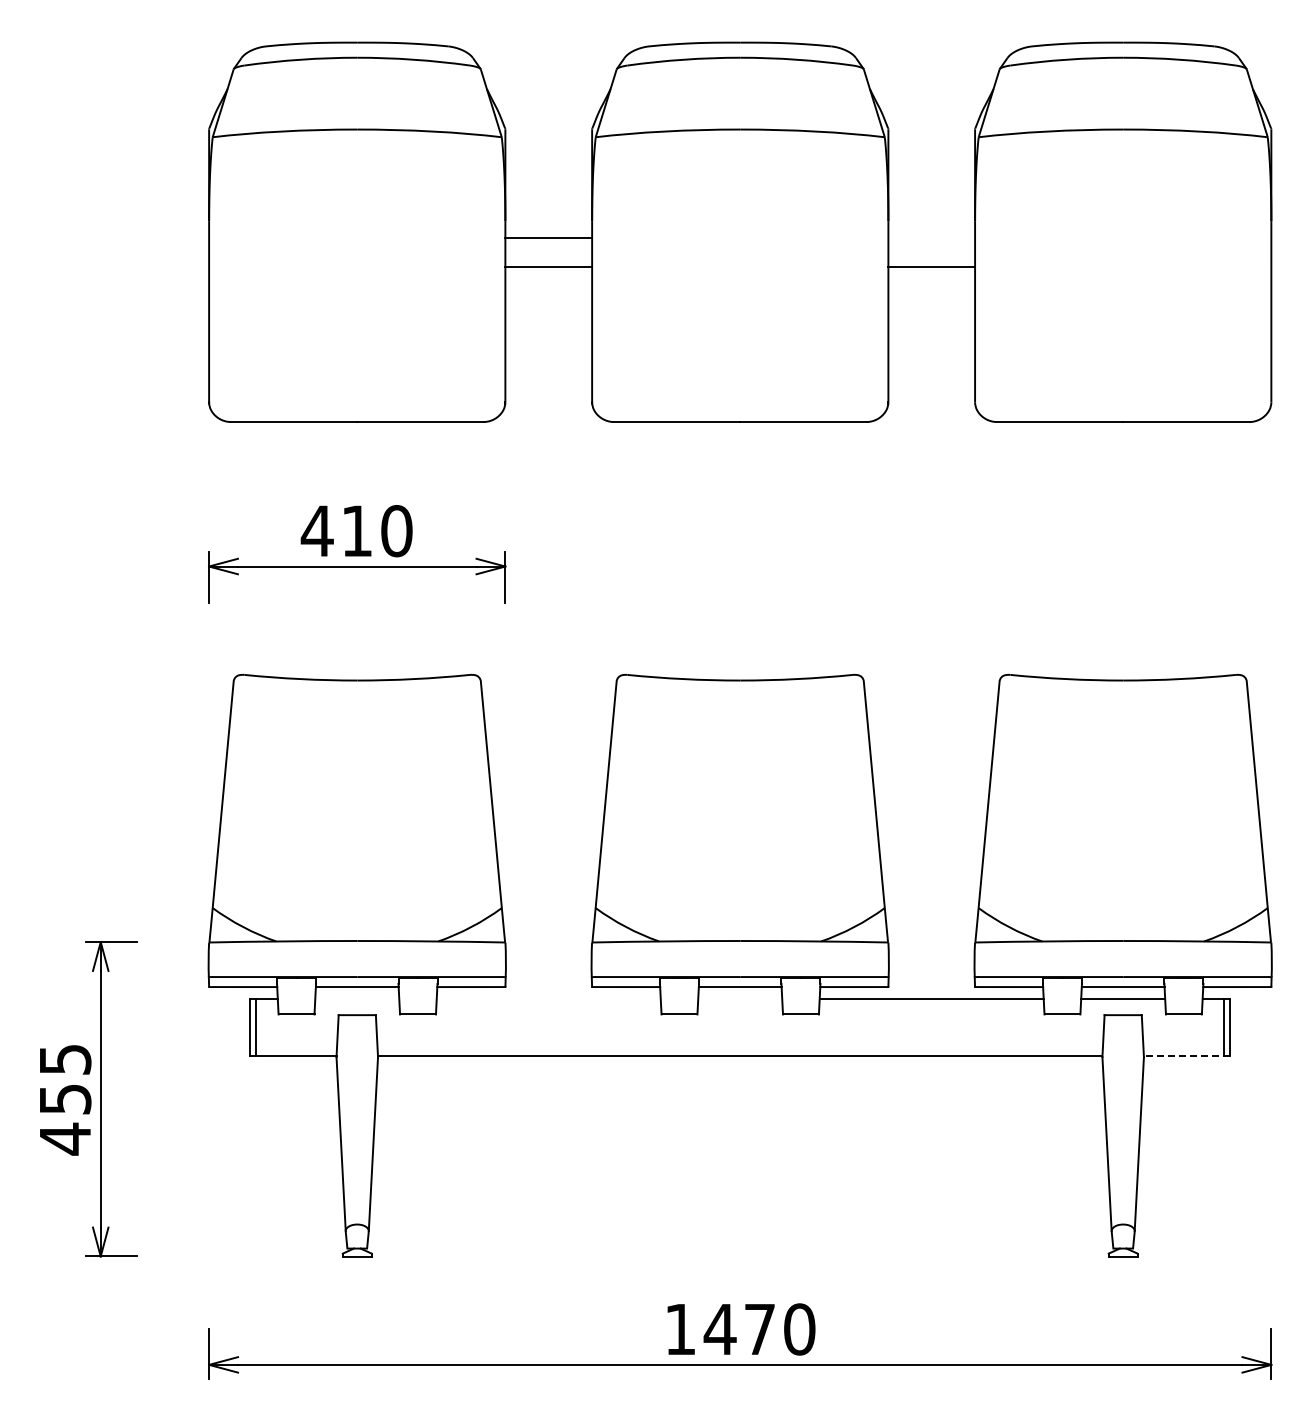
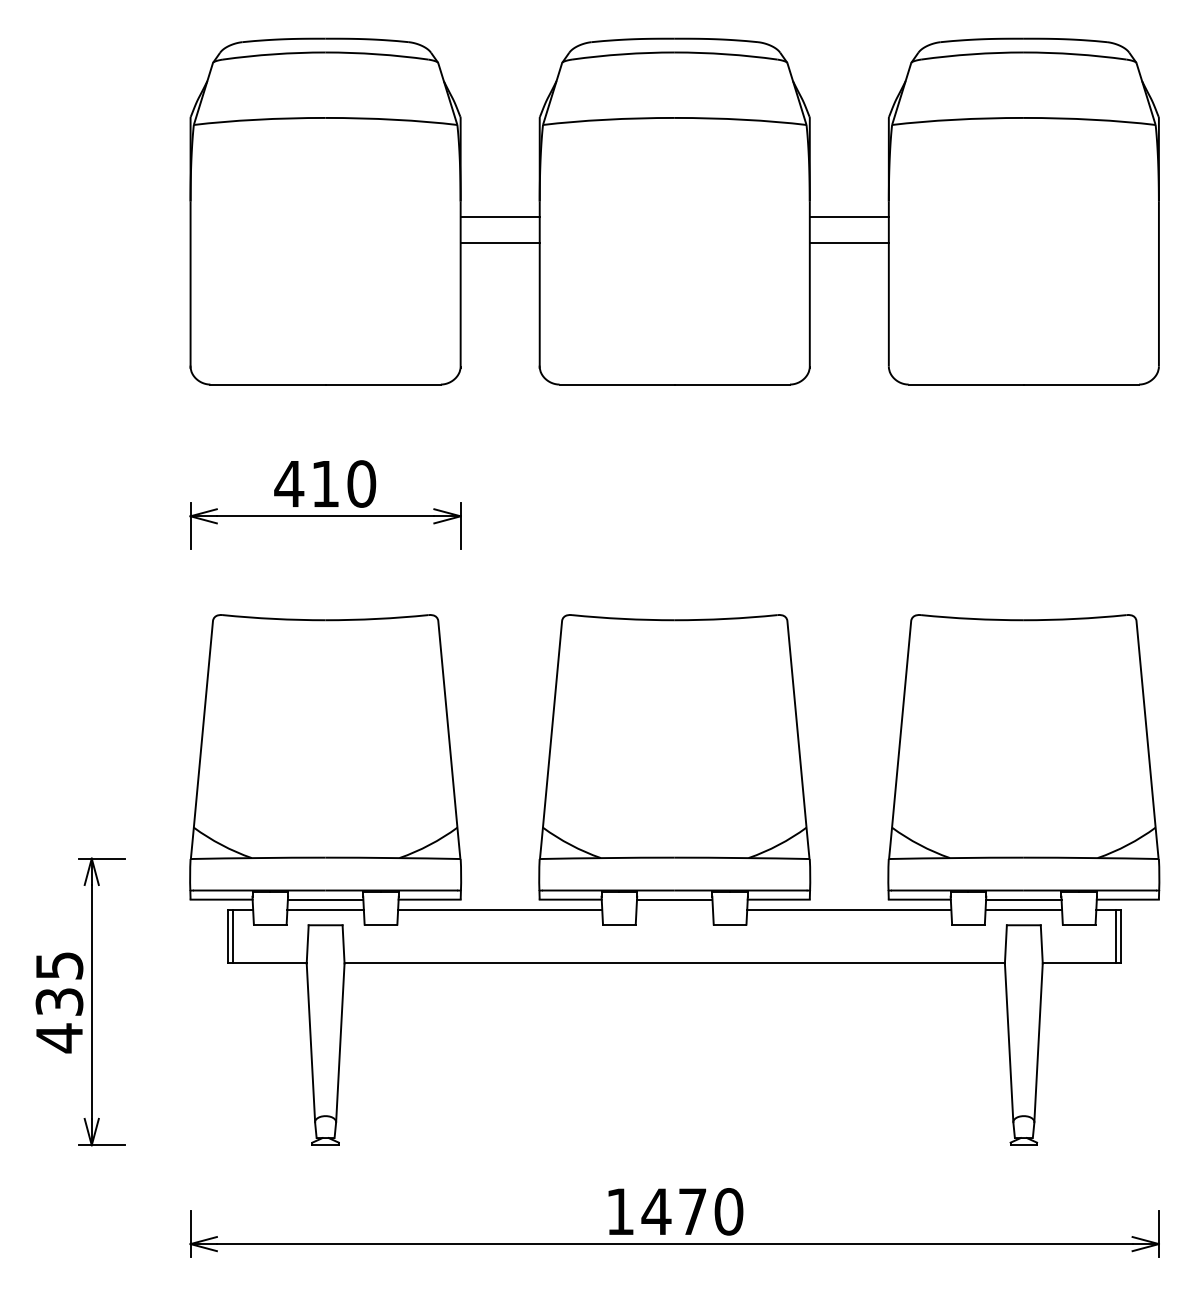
line: (931, 238) -> (849, 217), added
line: (357, 998) -> (325, 910), added
line: (548, 998) -> (499, 910), added
line: (1186, 1056) -> (1081, 962), dashed -> solid
text: (64, 1099) -> (58, 1002), 455 -> 435

